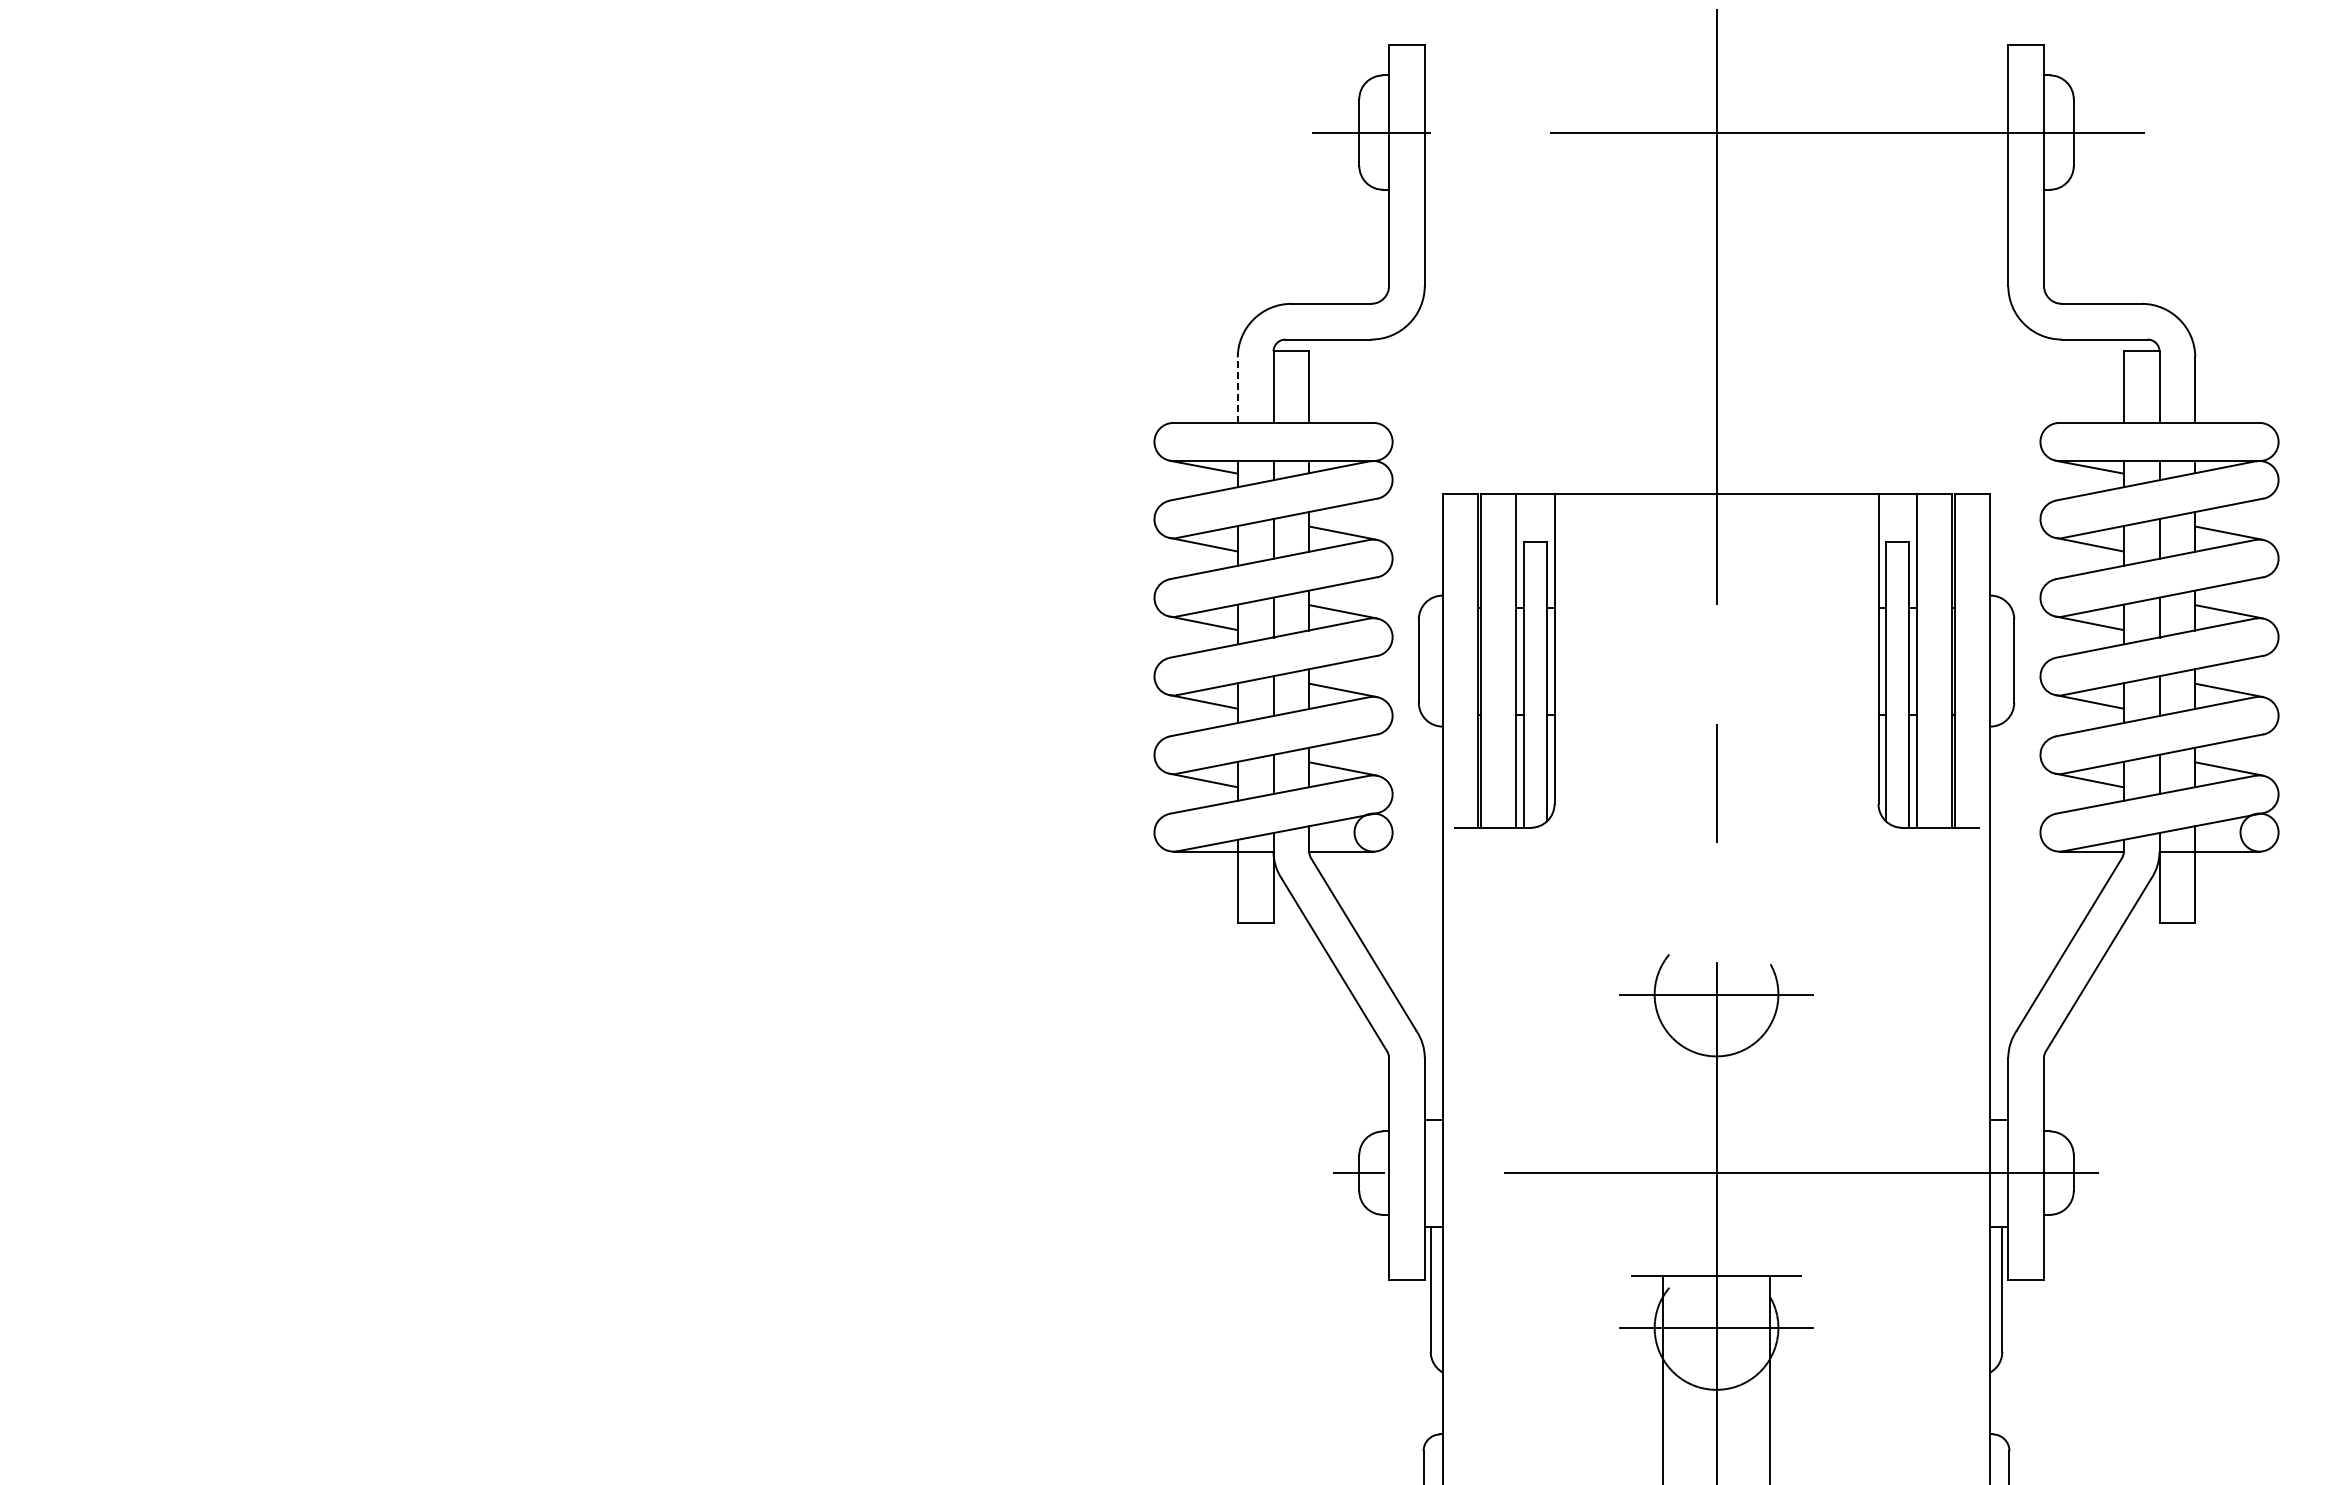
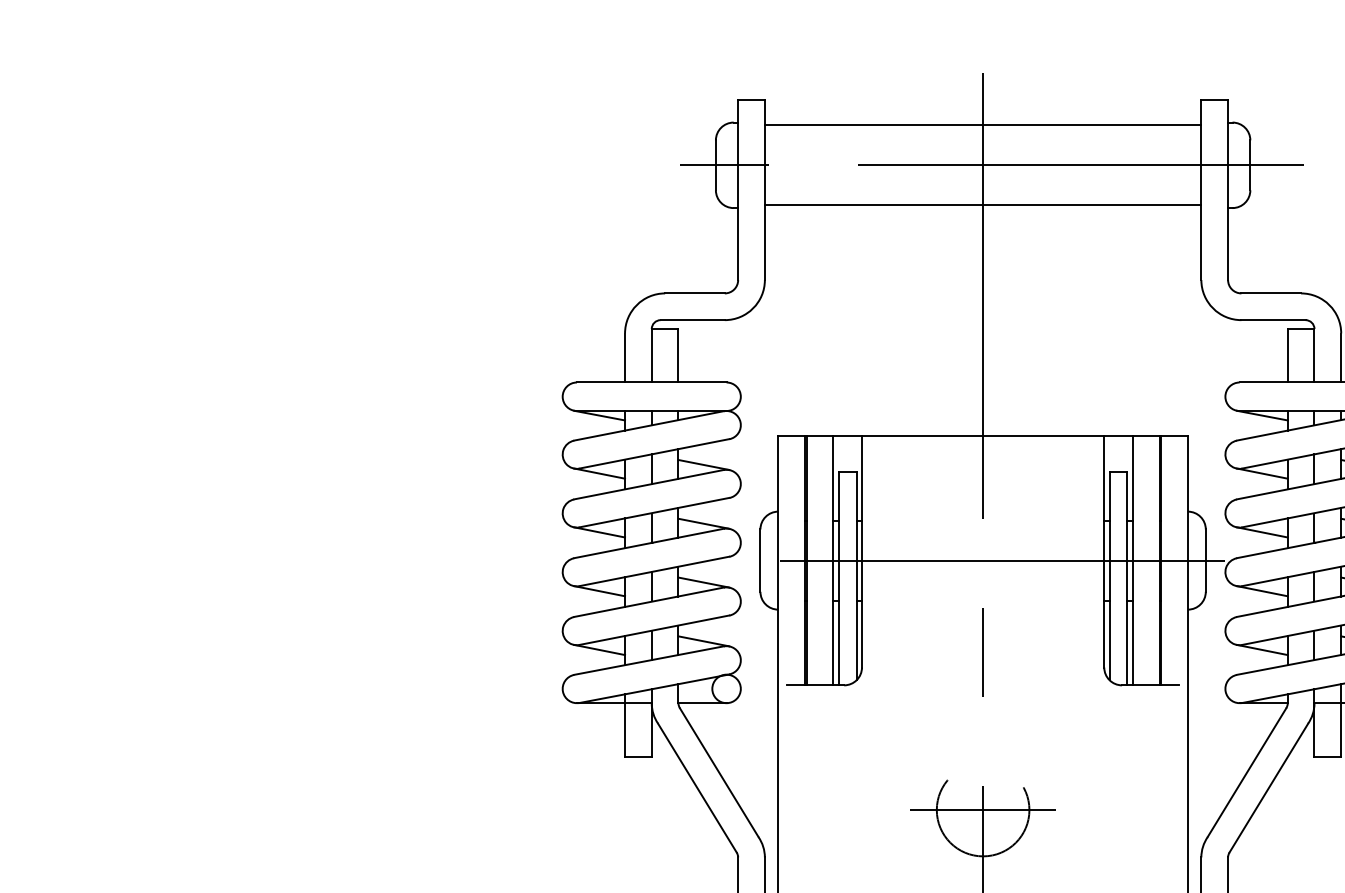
line: (1716, 79) -> (983, 125), added
line: (1716, 186) -> (983, 205), added
line: (1237, 390) -> (624, 358), dashed -> solid
line: (1714, 661) -> (981, 560), added

